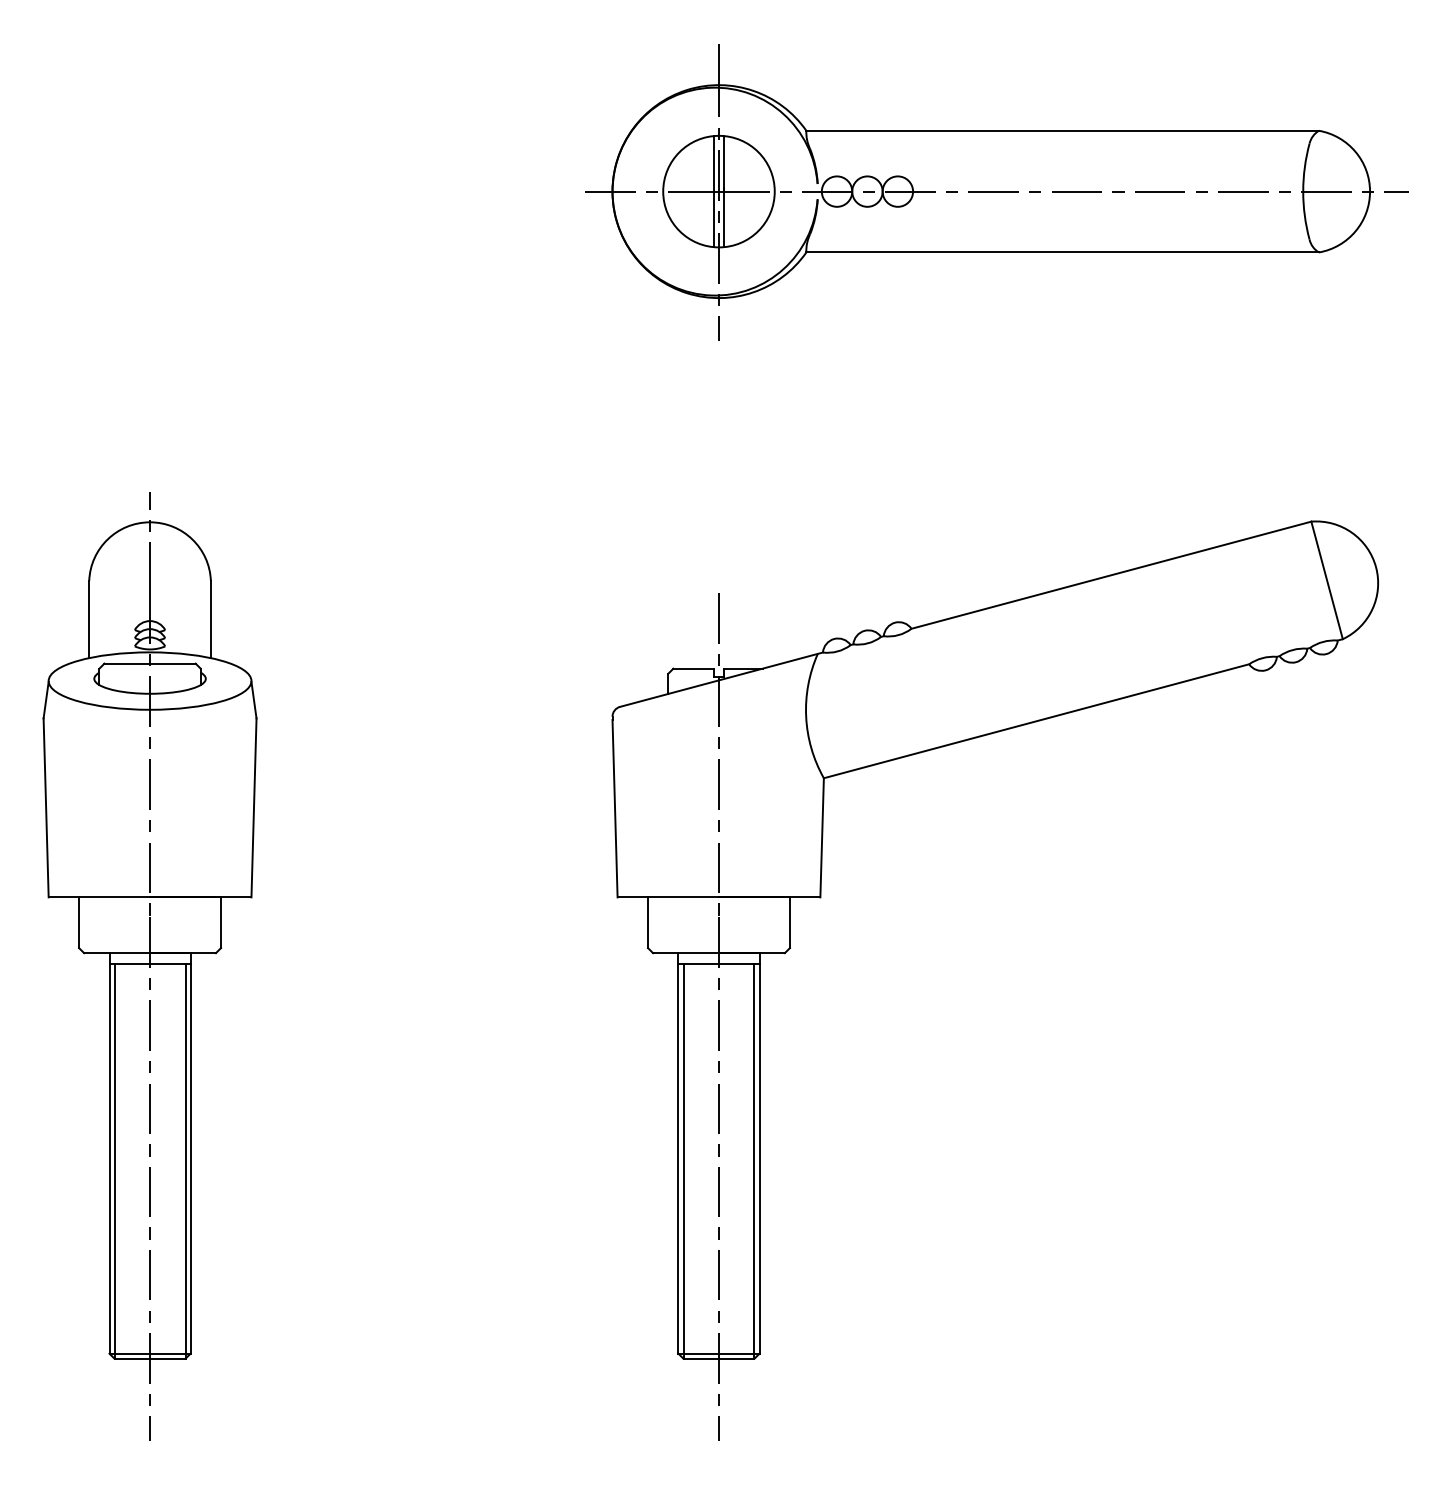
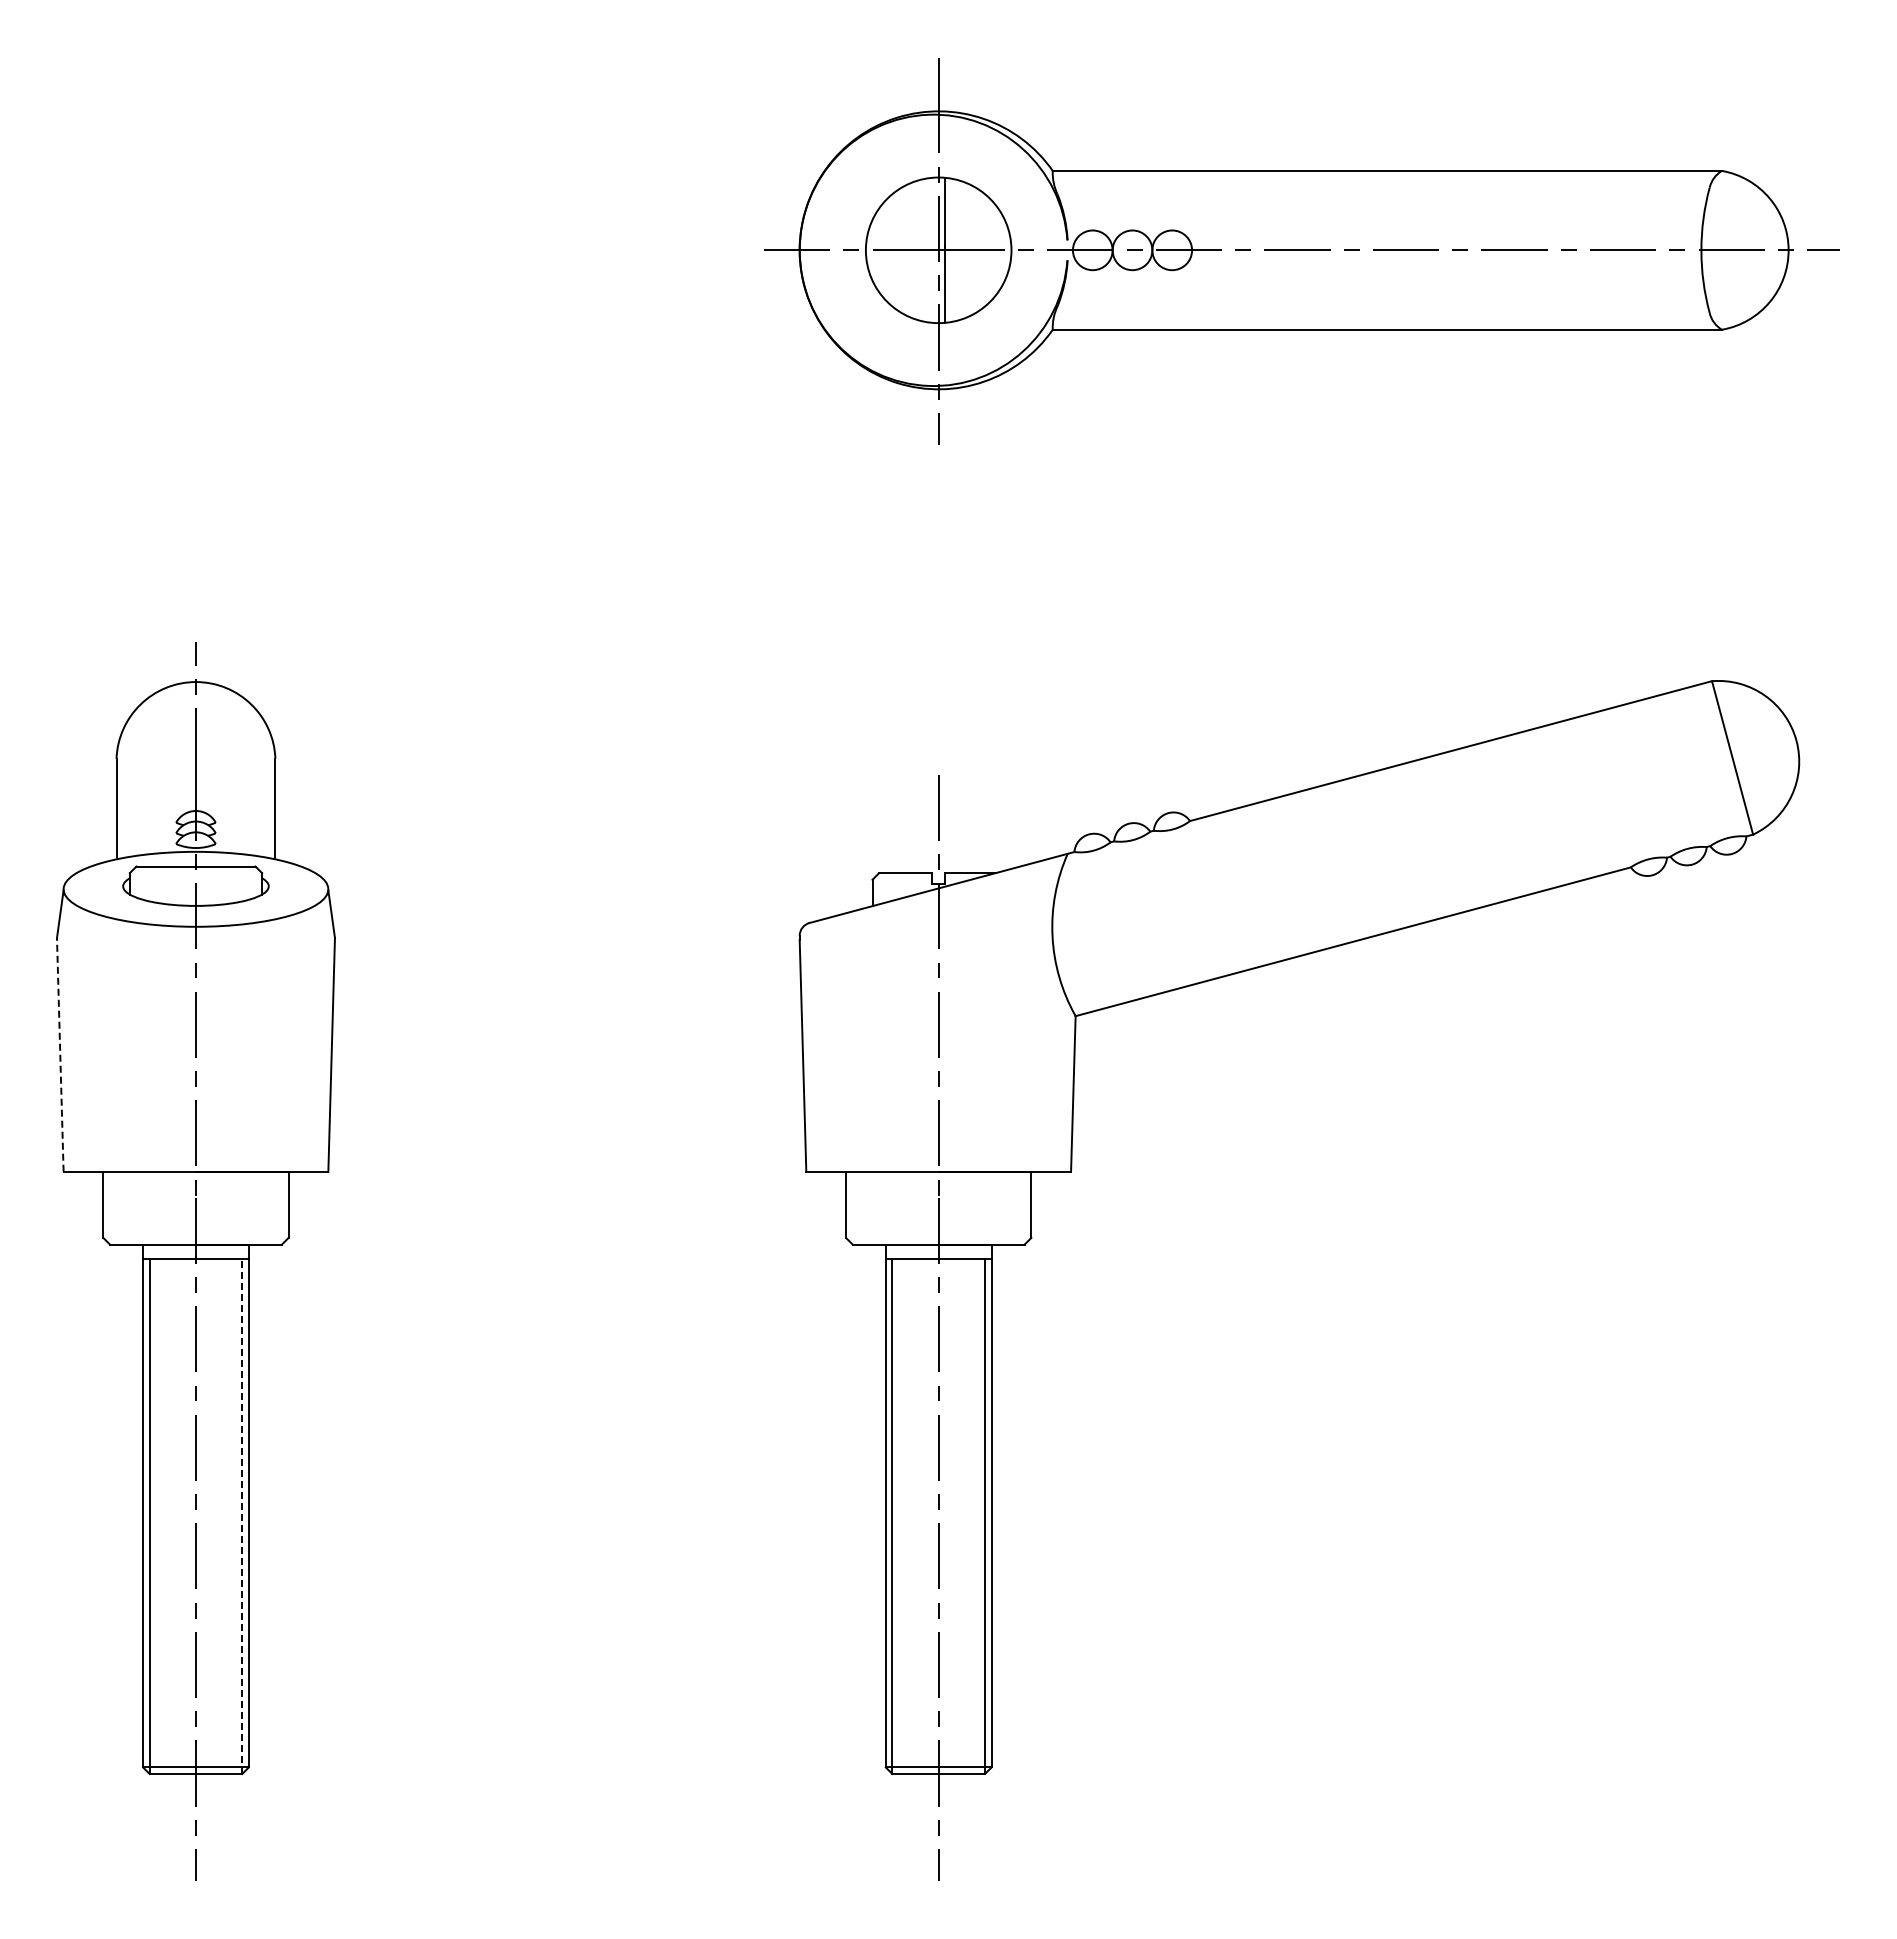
line: (714, 190) -> (932, 249), removed
line: (46, 807) -> (60, 1054), solid -> dashed
line: (185, 1161) -> (242, 1516), solid -> dashed

